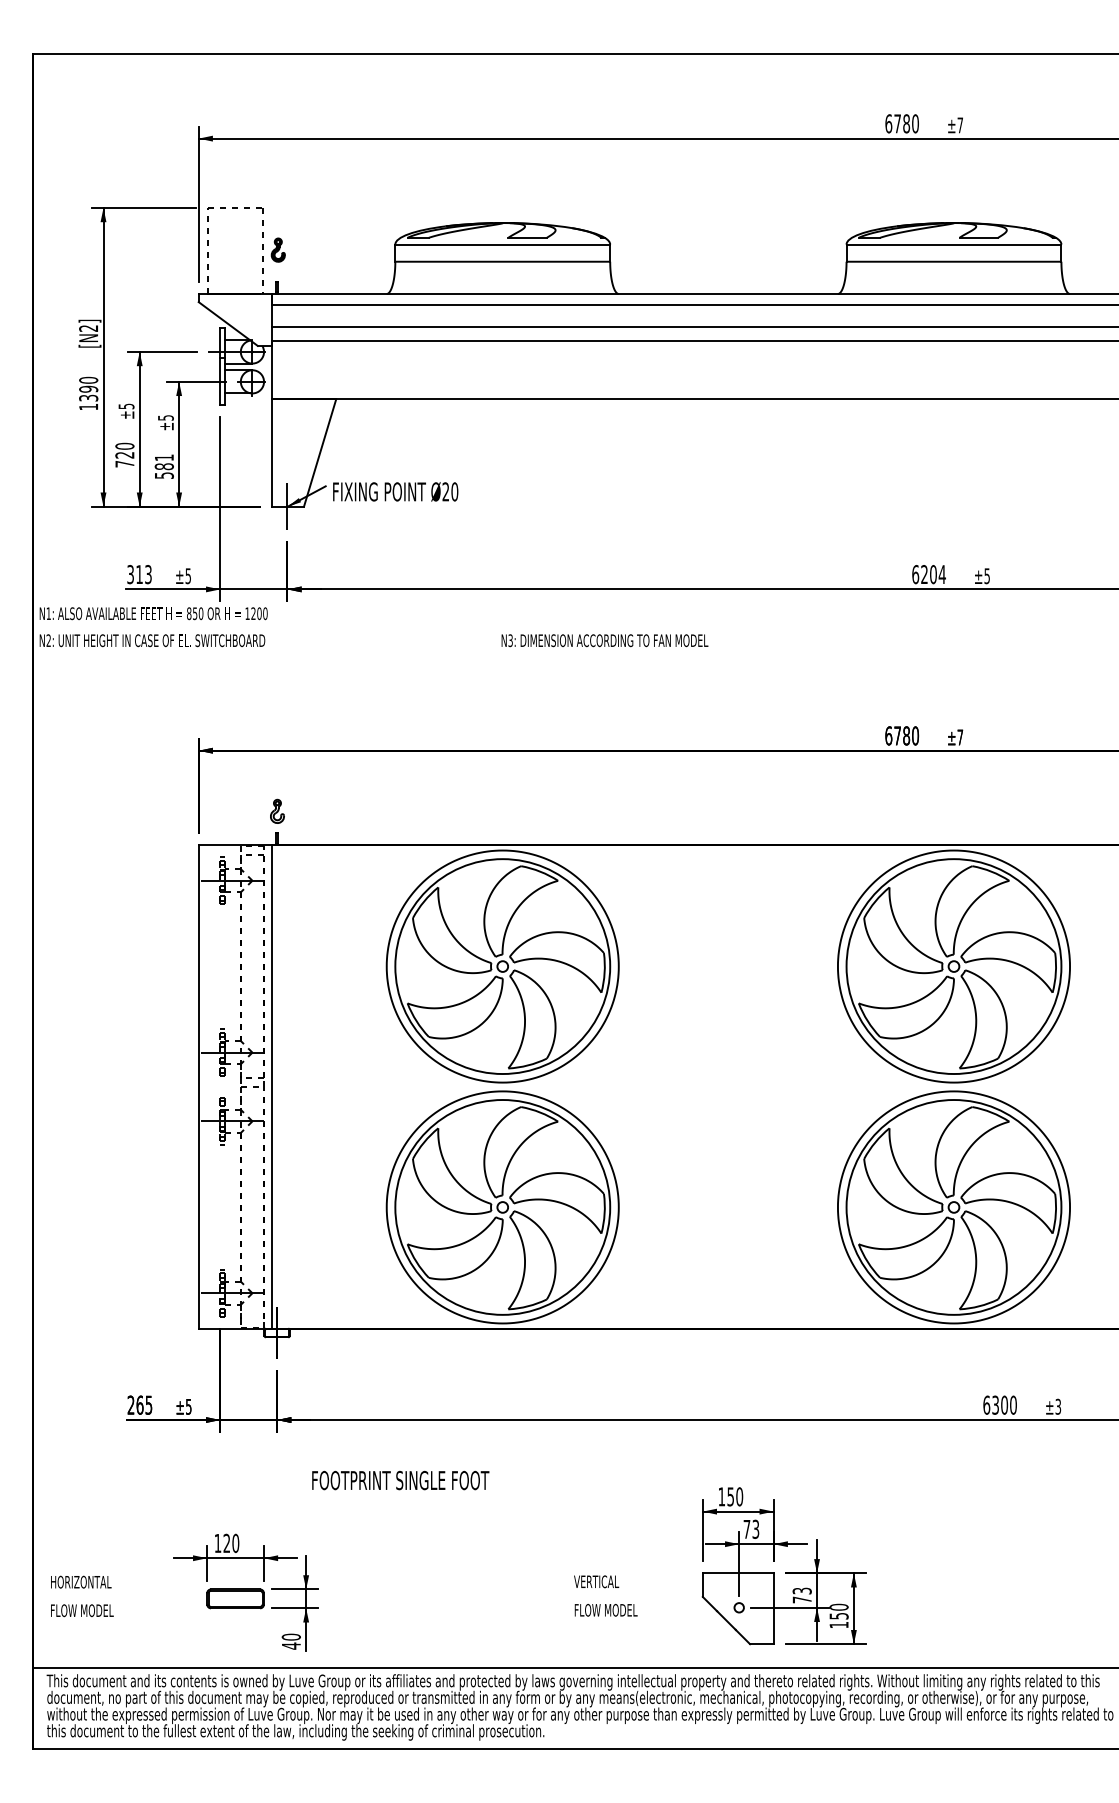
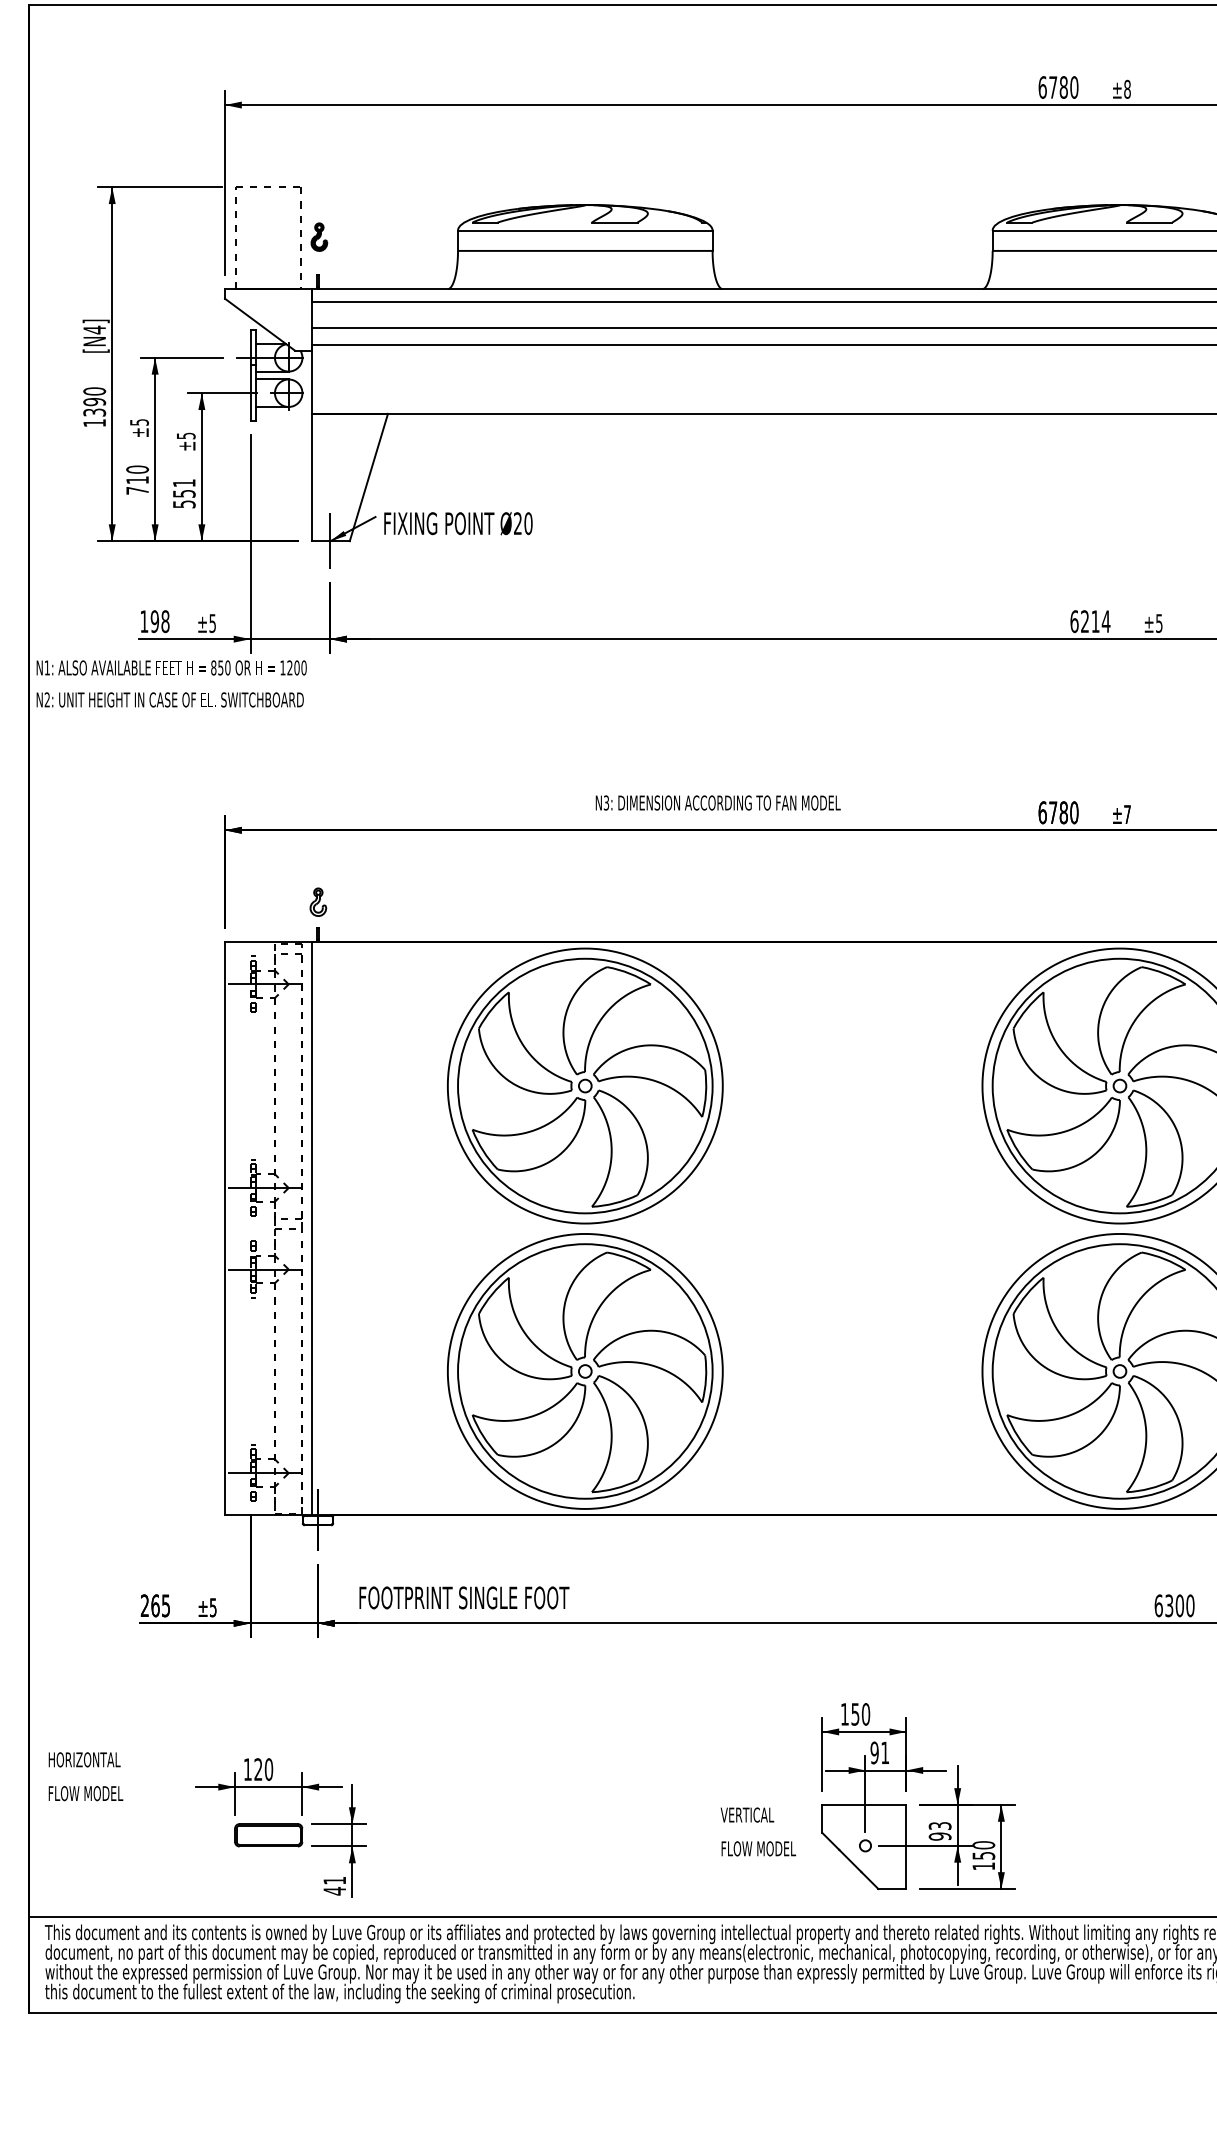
text: (960, 125) -> (1127, 89), ±7 -> ±8
text: (88, 328) -> (94, 330), [N2] -> [N4]
text: (124, 455) -> (137, 480), 720 -> 710
text: (163, 466) -> (183, 493), 581 -> 551
text: (139, 574) -> (154, 621), 313 -> 198
text: (933, 574) -> (1095, 621), 6204 -> 6214
text: (604, 640) -> (717, 802), moved
text: (400, 1480) -> (464, 1597), moved
text: (751, 1529) -> (880, 1753), 73 -> 91
text: (605, 1595) -> (757, 1831), moved
text: (82, 1596) -> (86, 1776), moved
text: (801, 1599) -> (939, 1836), 73 -> 93
text: (290, 1636) -> (333, 1879), 40 -> 41

